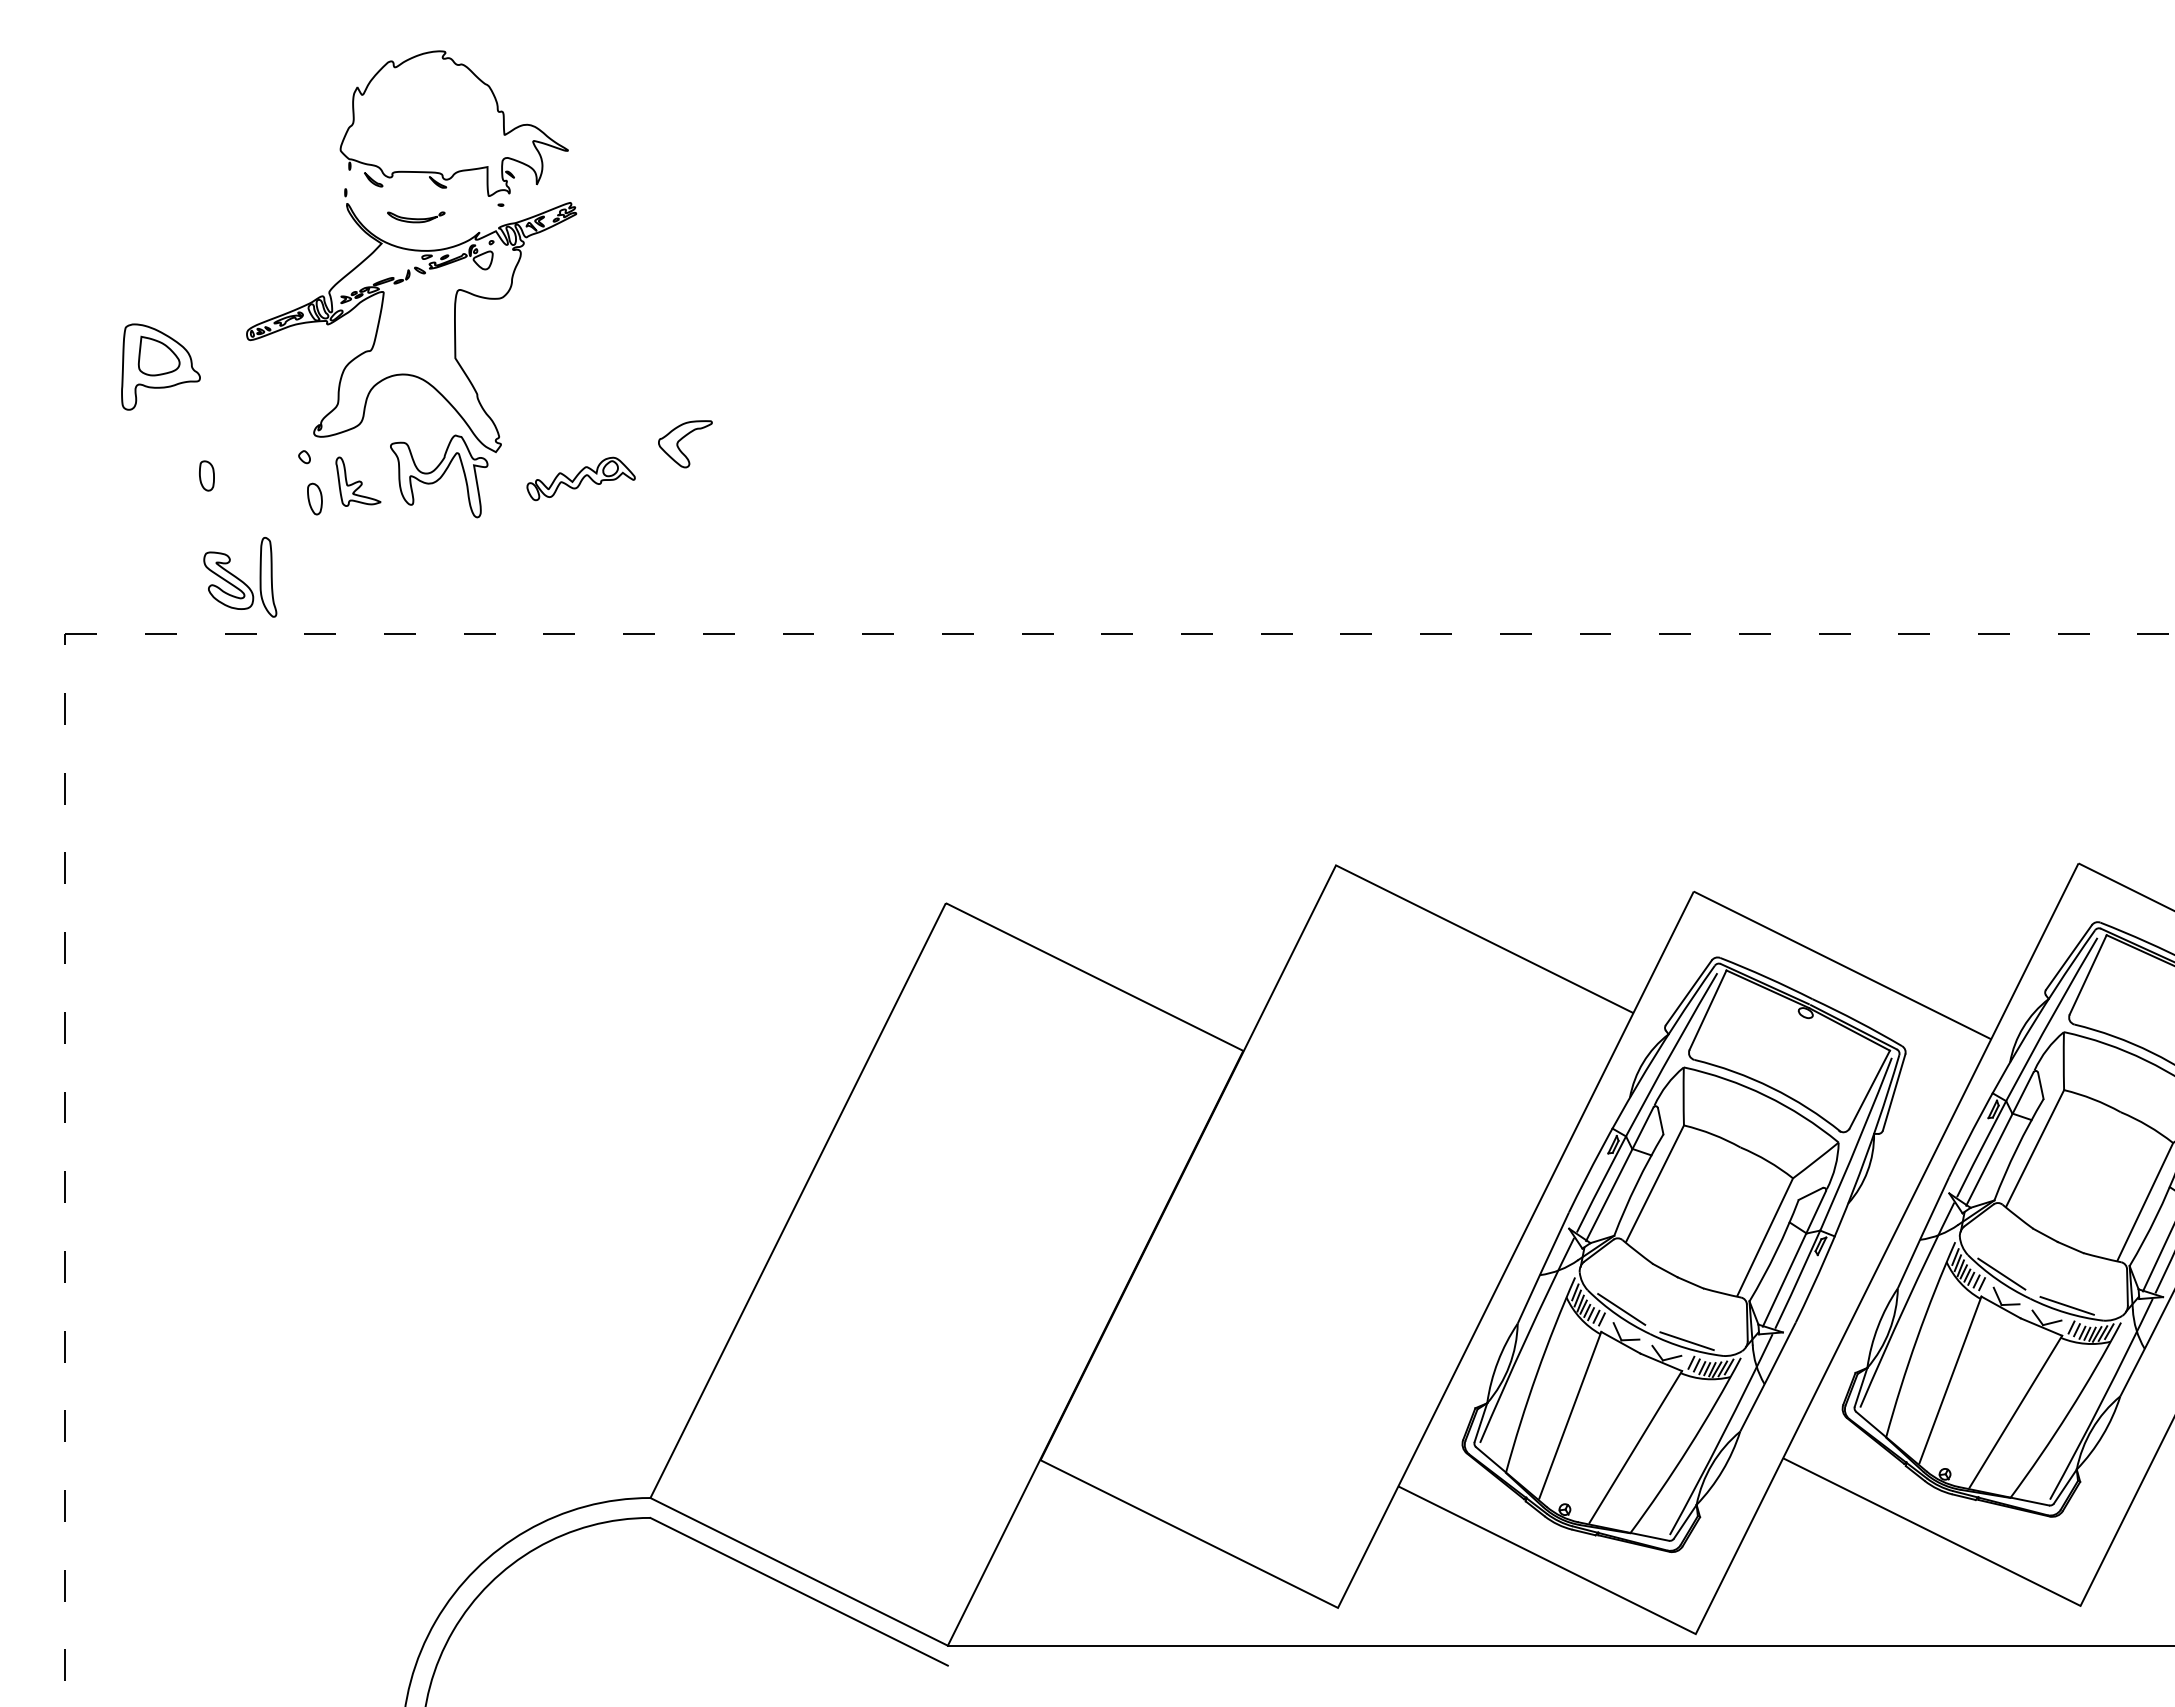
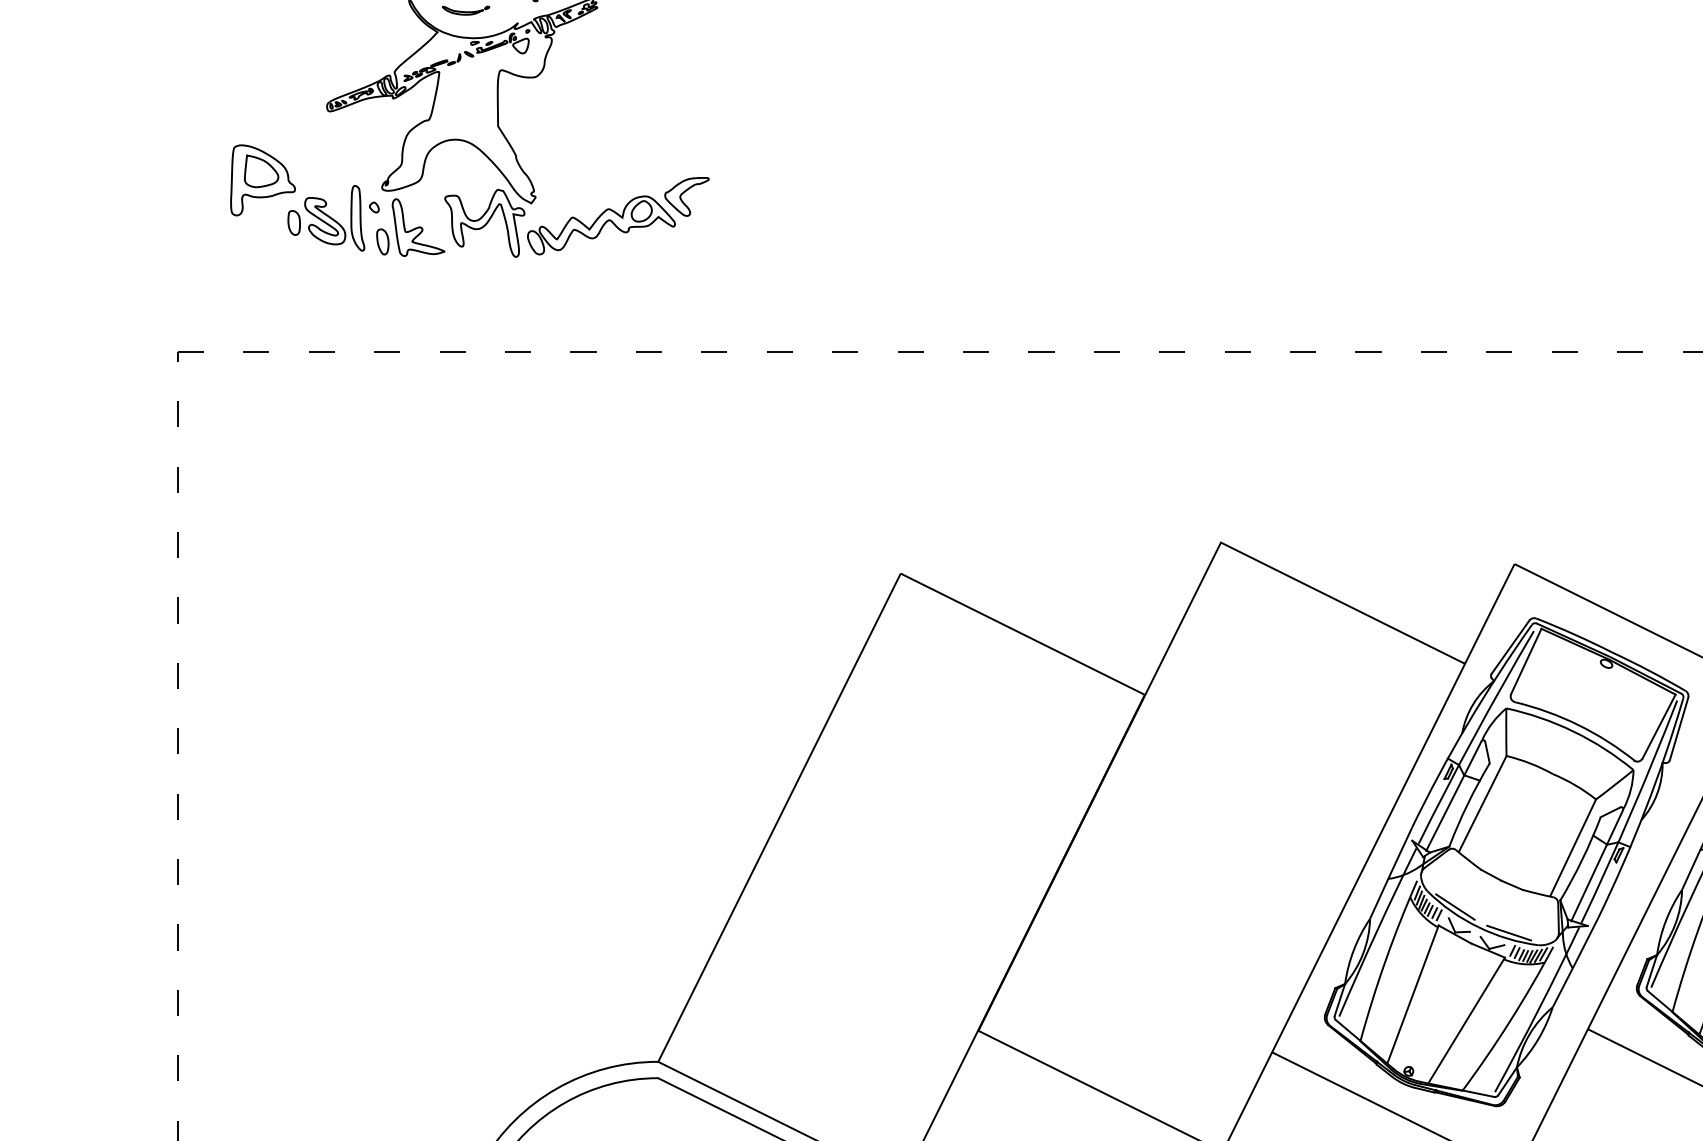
part: (160, 366) -> (262, 179), moved
part: (580, 478) -> (600, 225), size x1.67
part: (358, 481) -> (418, 227), size x1.43
part: (240, 577) -> (334, 218), moved

